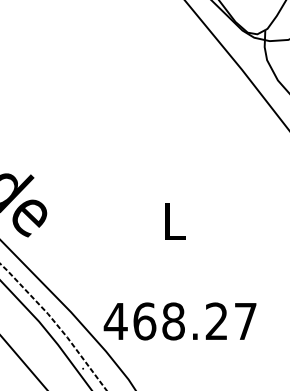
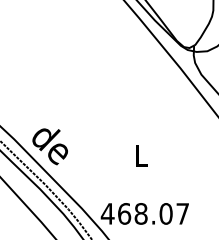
text: (215, 320) -> (165, 213), 468.27 -> 468.07

